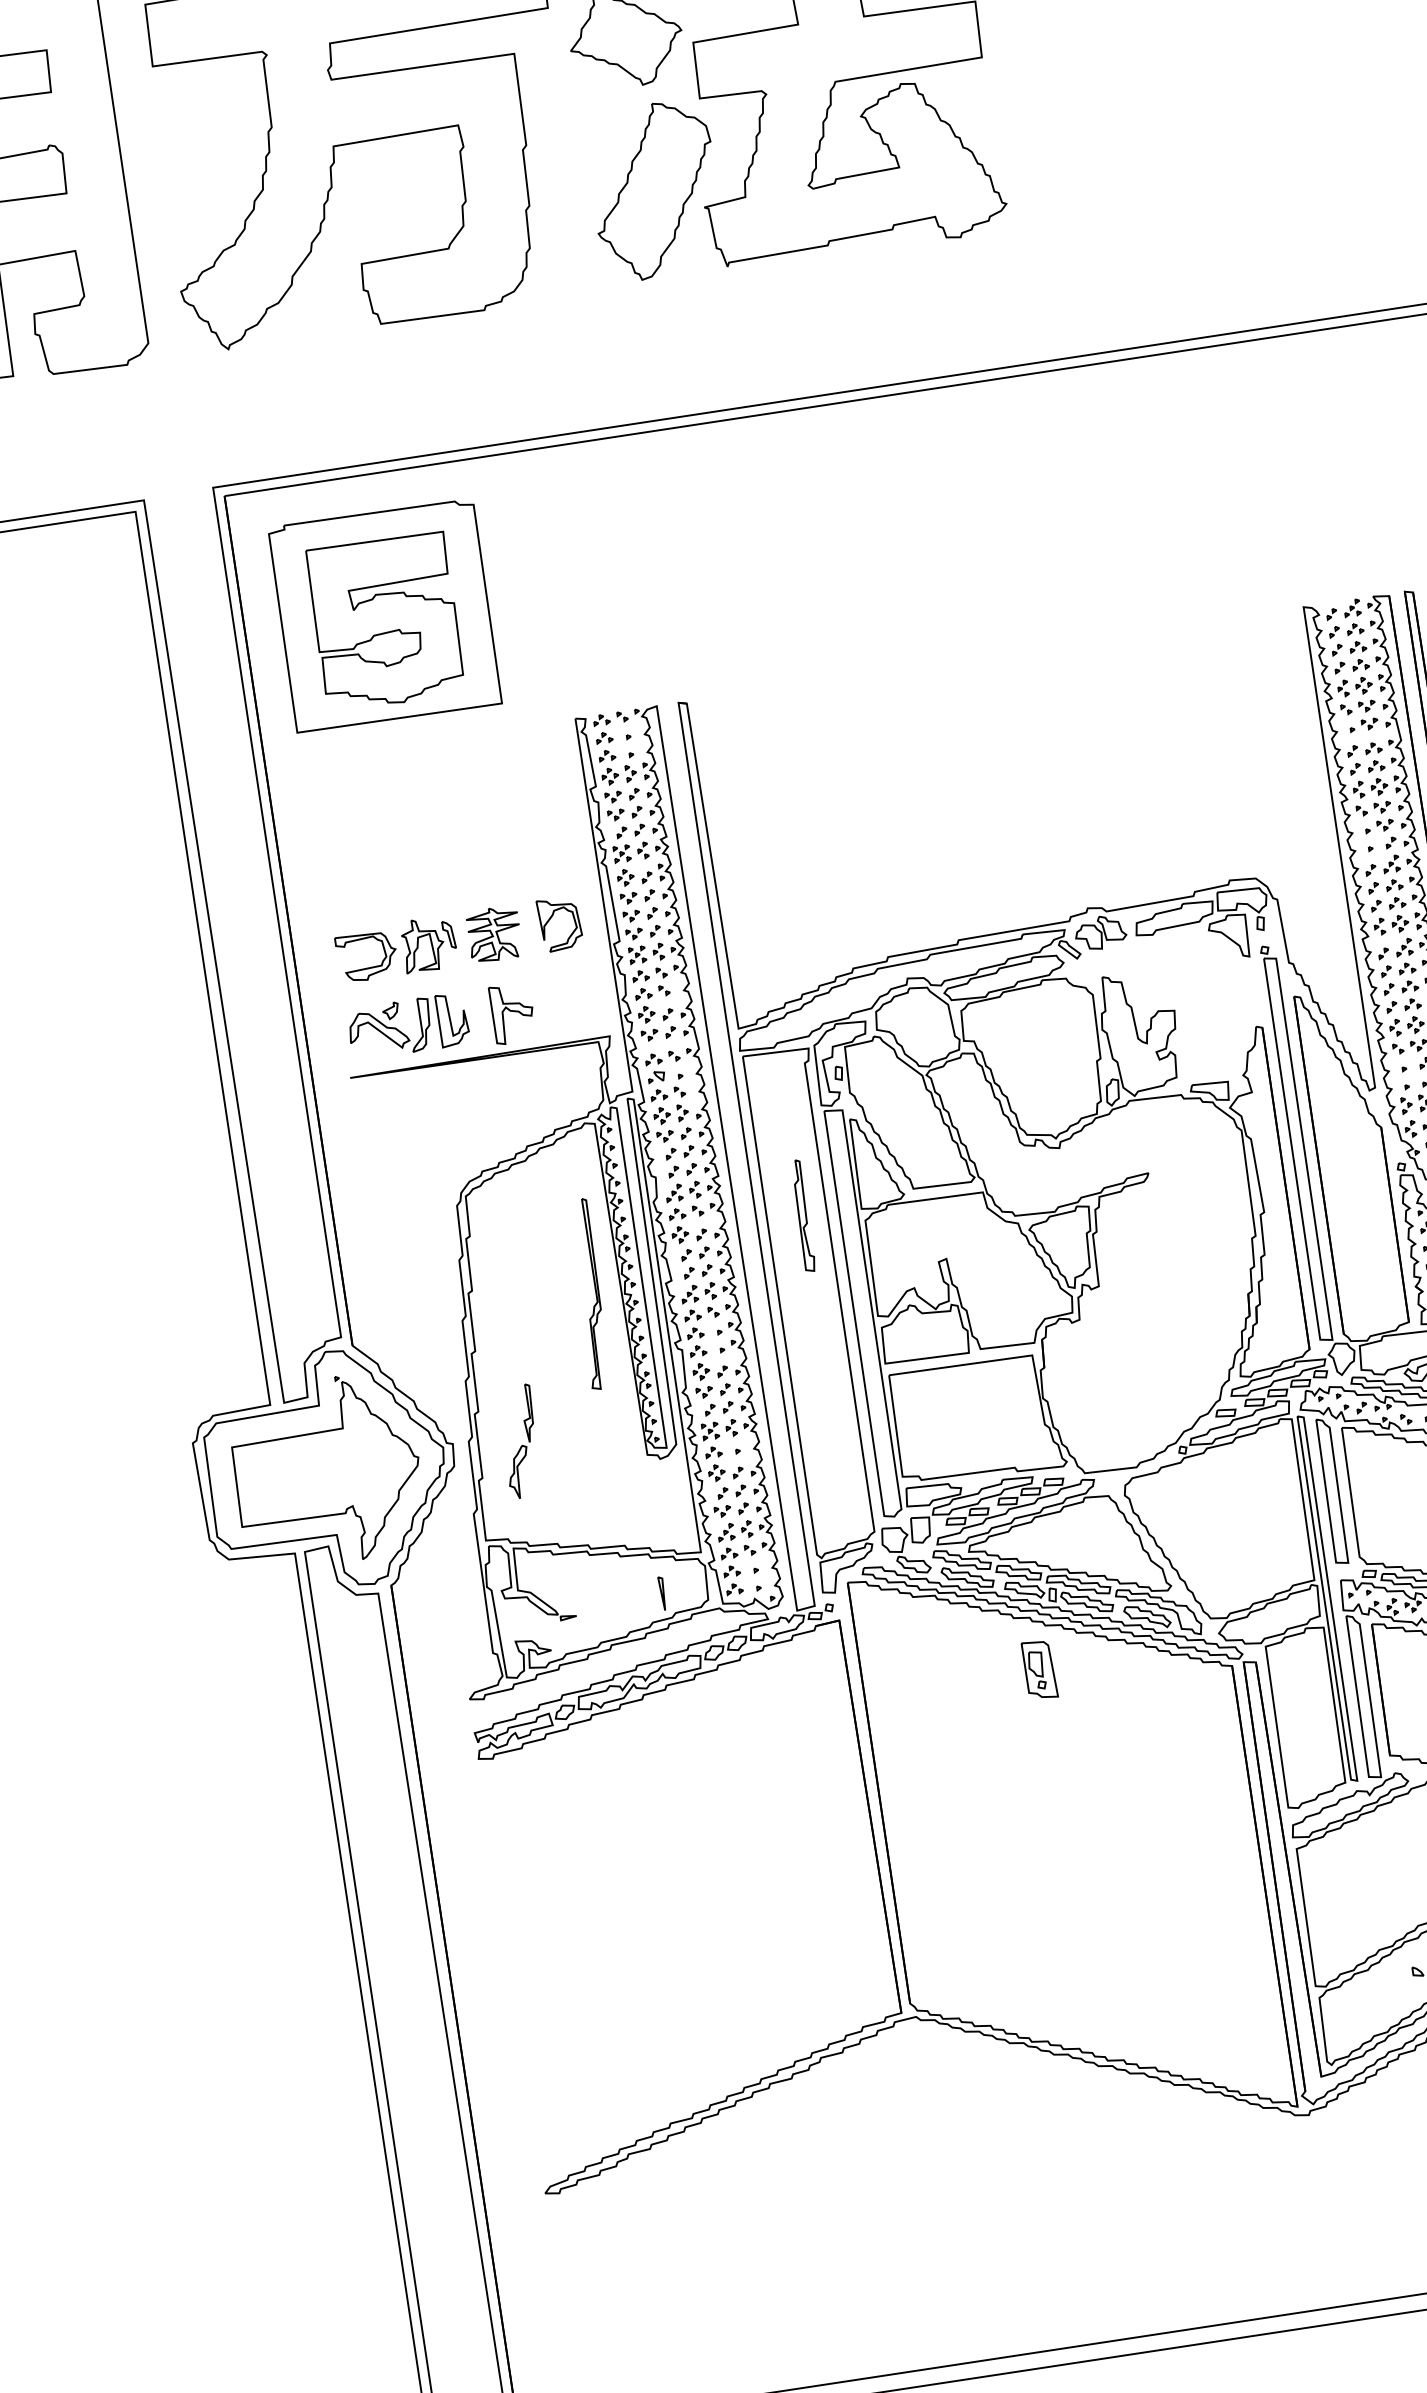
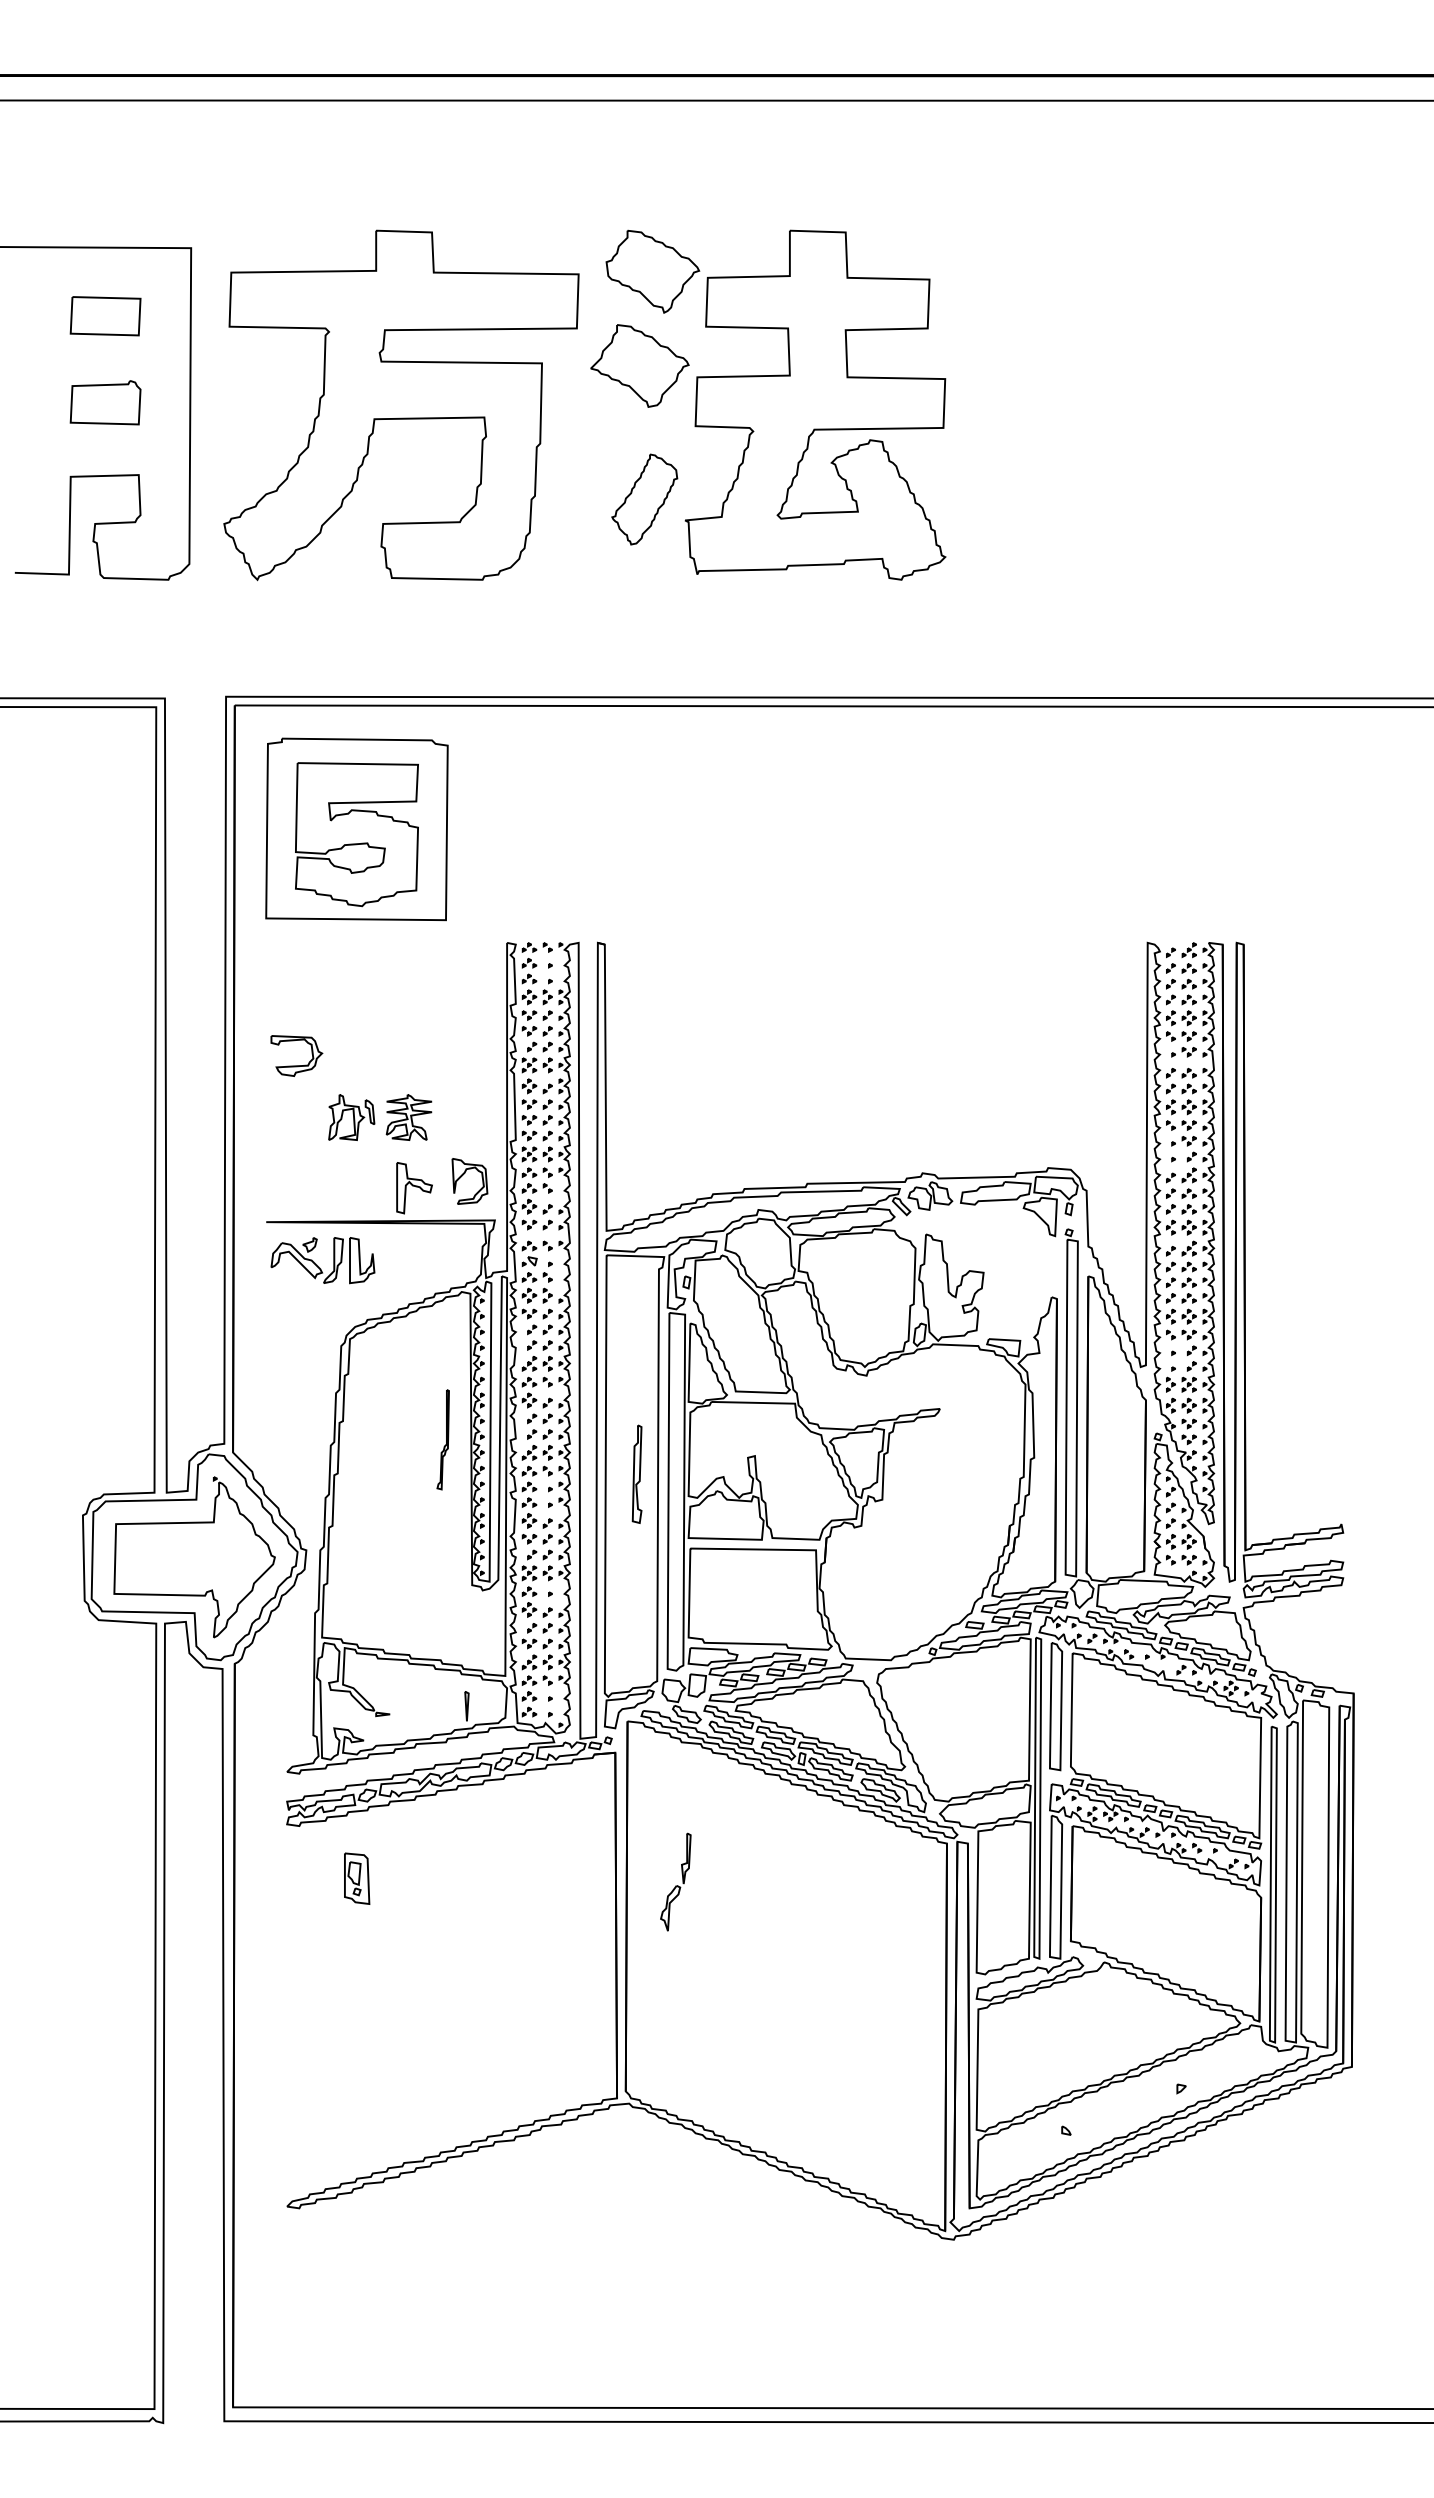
part: (654, 190) -> (644, 499), size x0.6
part: (551, 918) -> (463, 1175), moved
part: (368, 967) -> (296, 1065), moved
part: (402, 1033) -> (317, 1265), moved
part: (801, 1215) -> (636, 1473), moved
part: (588, 1294) -> (442, 1439), size x0.6
part: (520, 1440) -> (675, 1881), moved
part: (1040, 1669) -> (357, 1878), moved

